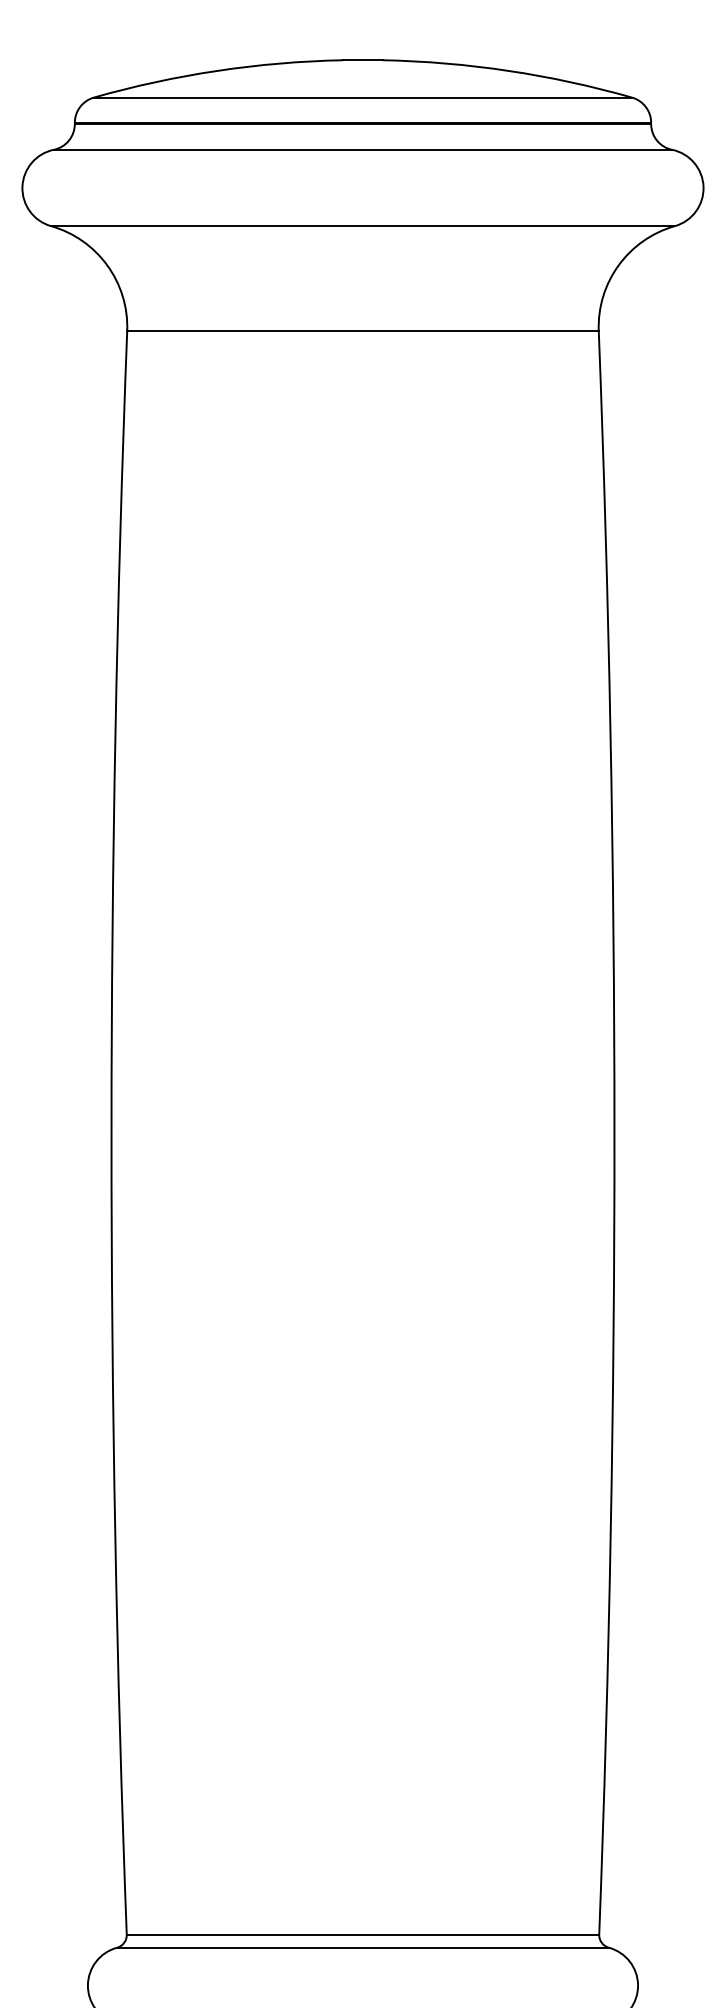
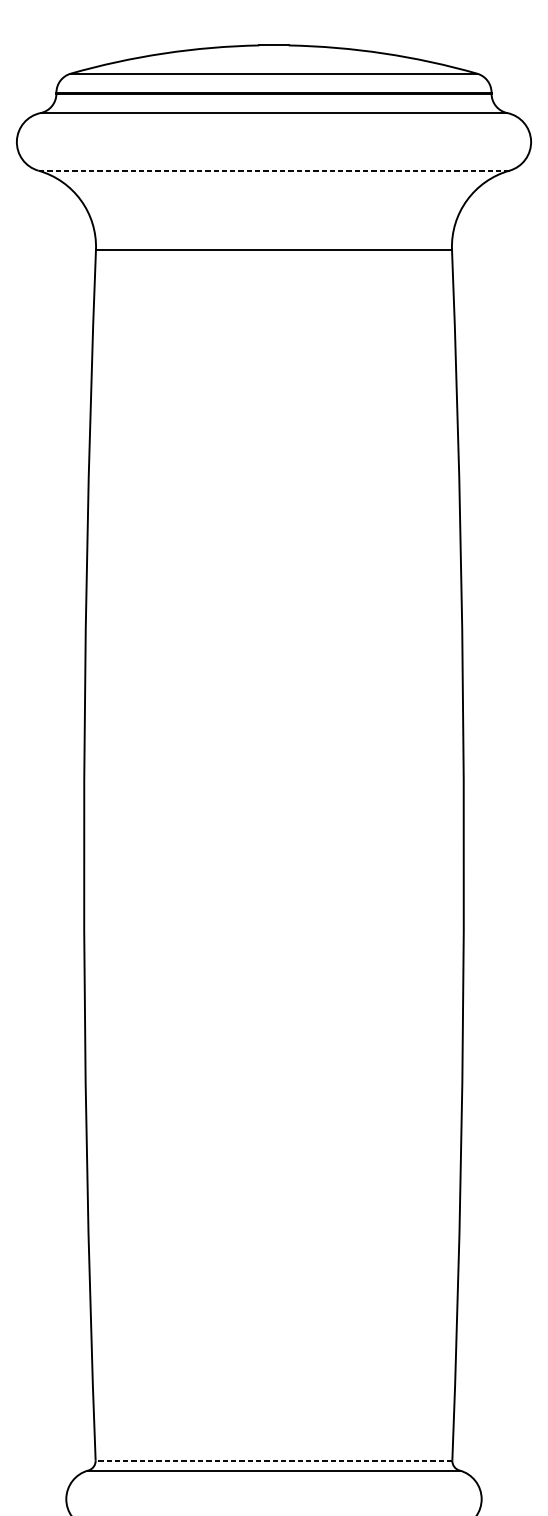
line: (363, 226) -> (274, 170), solid -> dashed
line: (362, 1934) -> (273, 1460), solid -> dashed

